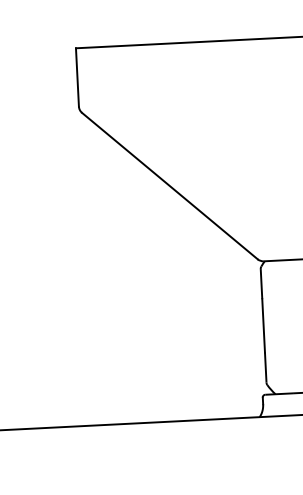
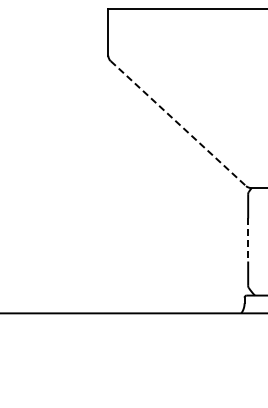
line: (170, 185) -> (178, 123), solid -> dashed
line: (263, 325) -> (248, 239), solid -> dashed

